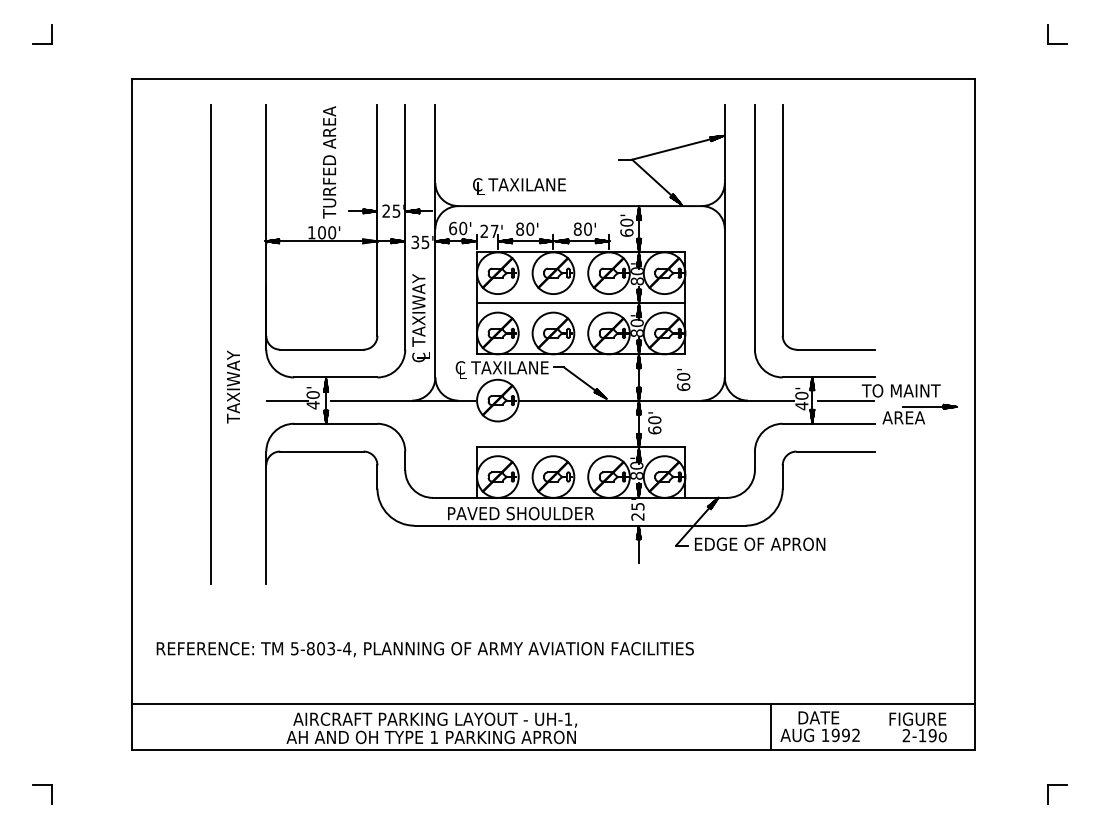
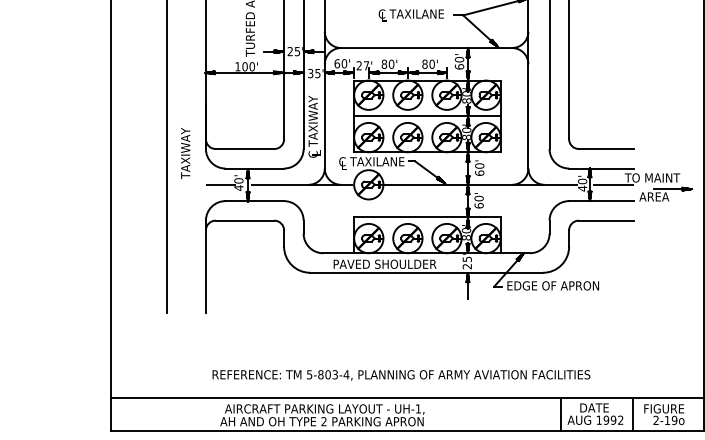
text: (519, 186) -> (411, 15), moved
text: (683, 379) -> (479, 167), moved
text: (233, 386) -> (185, 153), moved
text: (424, 649) -> (400, 375), moved
line: (873, 726) -> (632, 414), added
text: (433, 736) -> (323, 421), 1 -> 2

